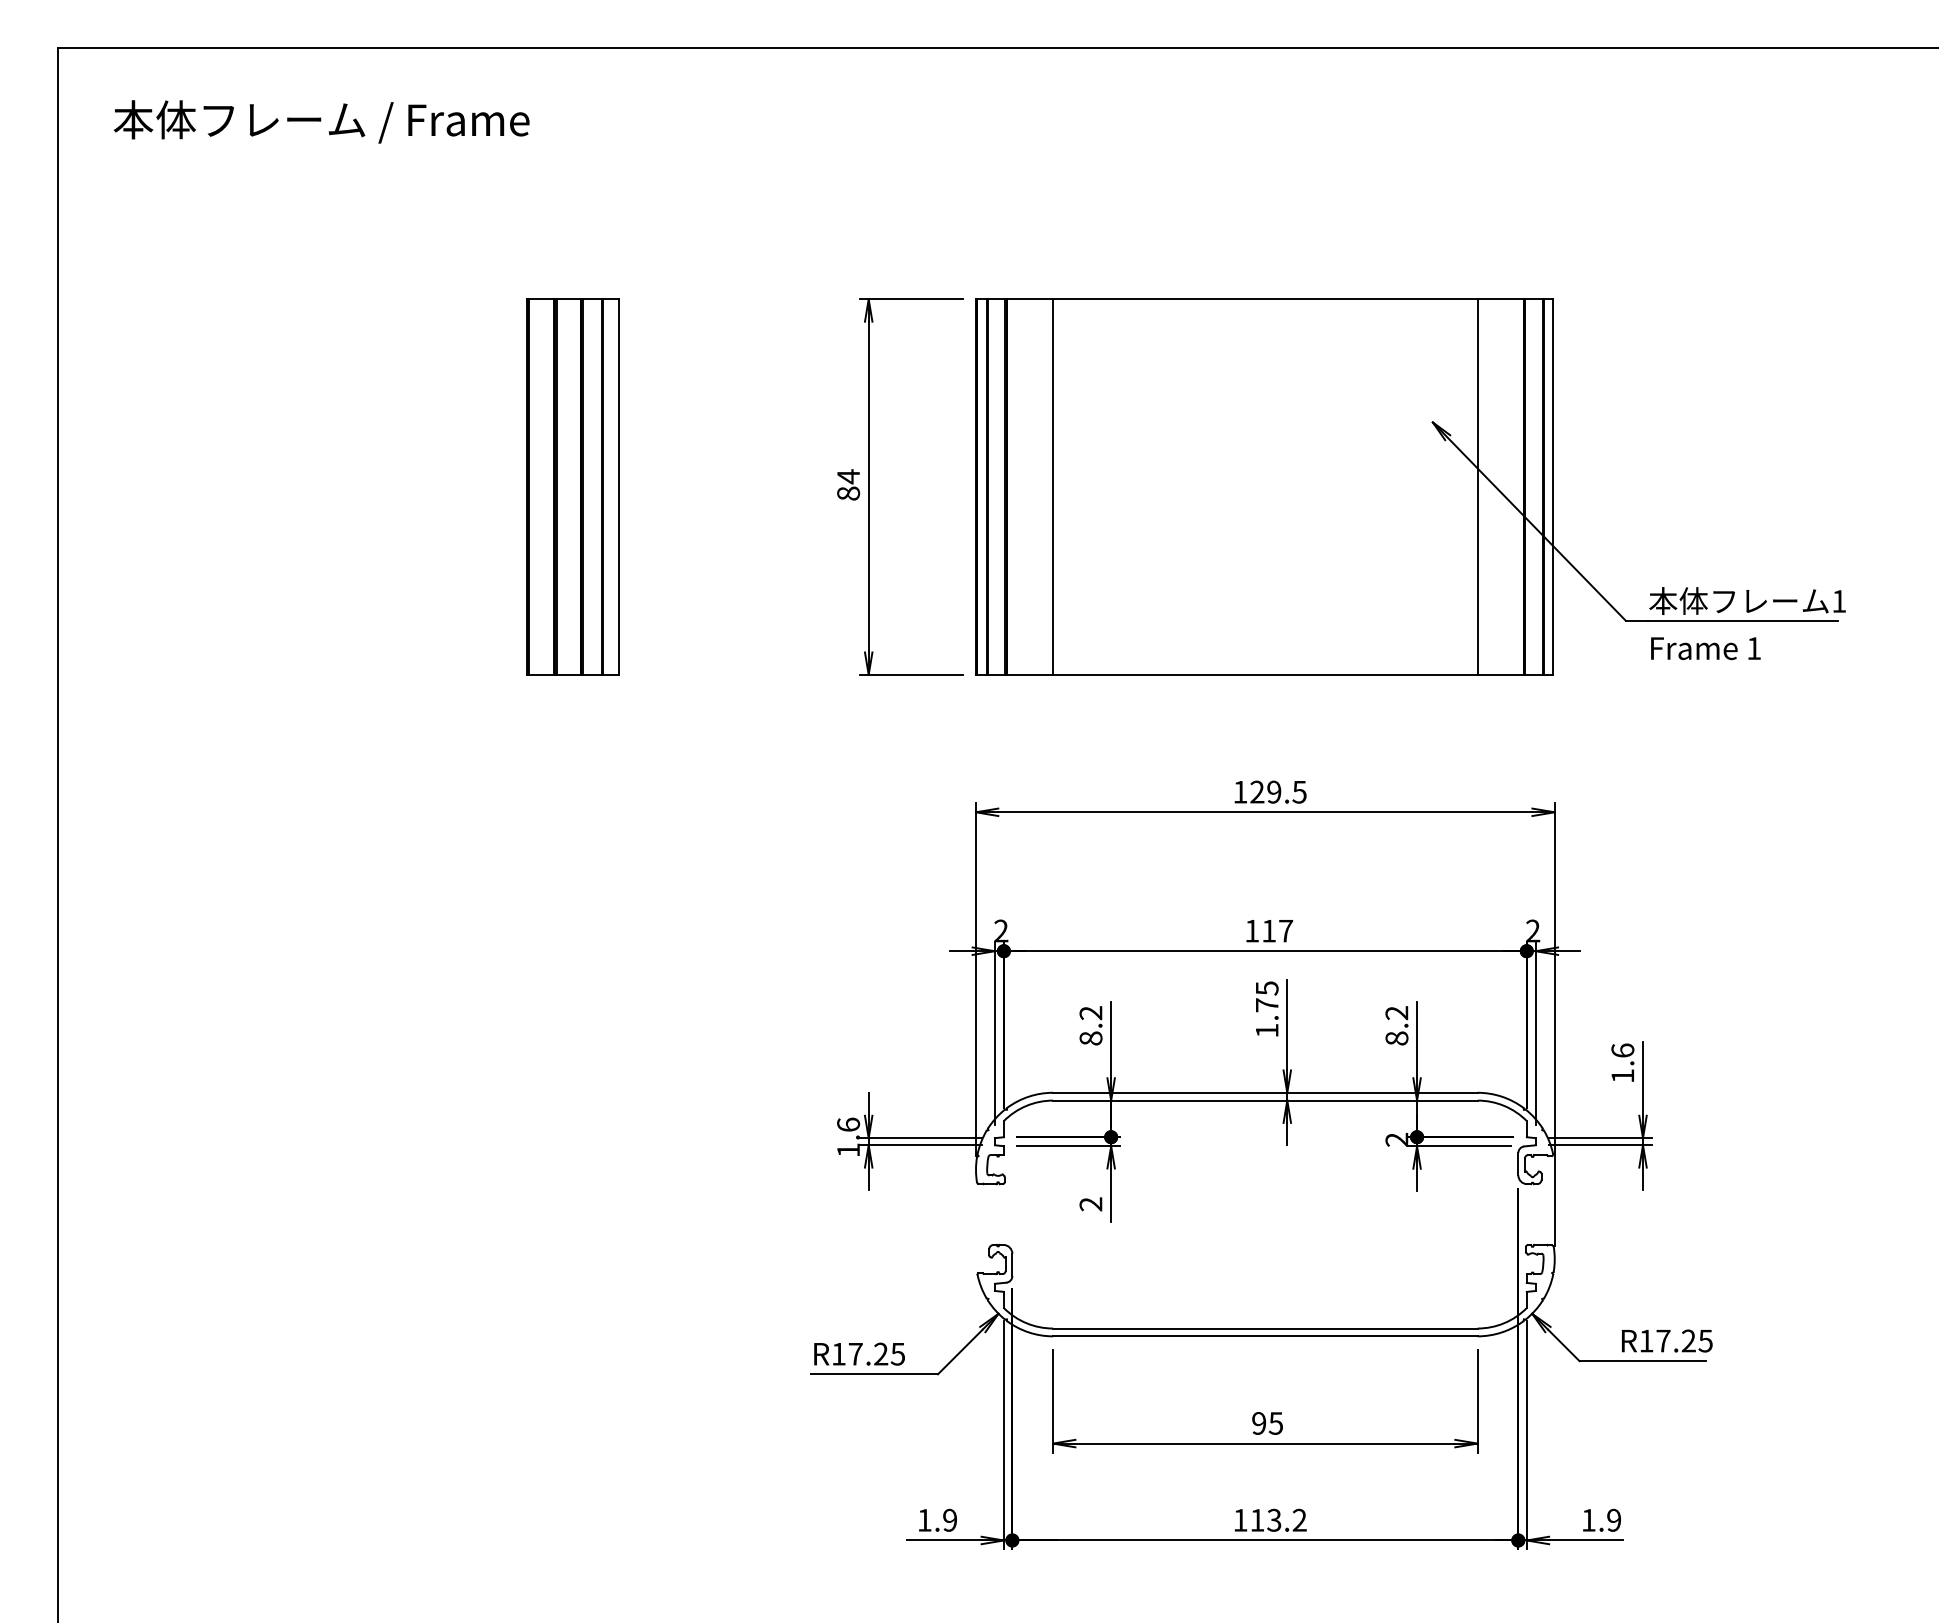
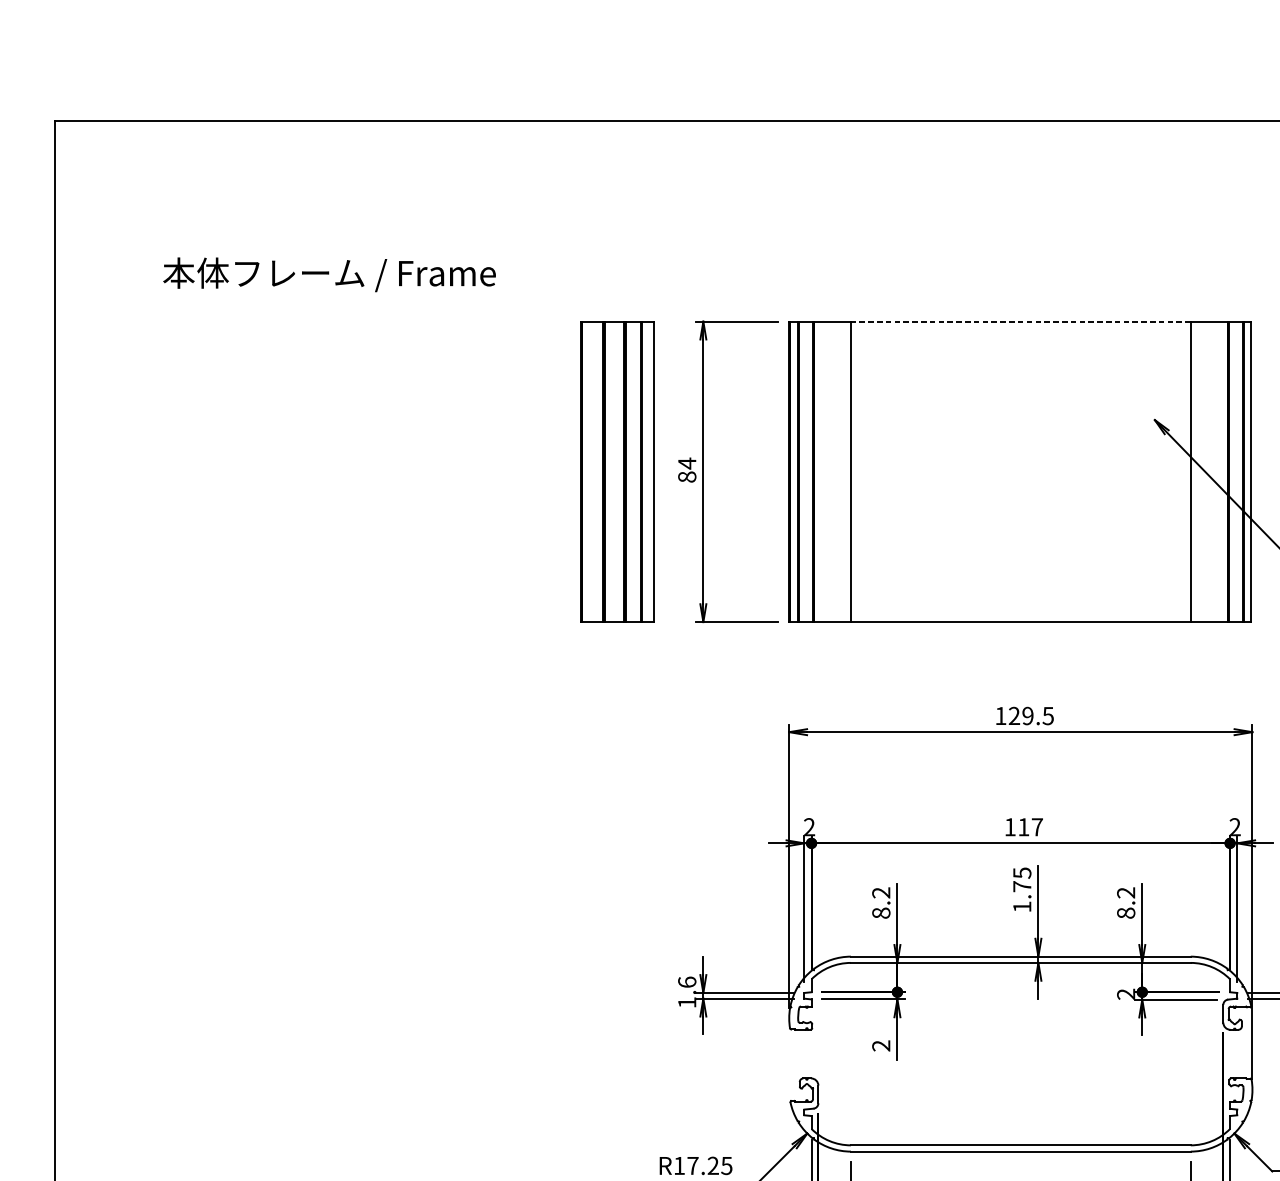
text: (321, 121) -> (329, 274), moved
line: (1264, 299) -> (1020, 321), solid -> dashed
part: (572, 486) -> (617, 471), moved

